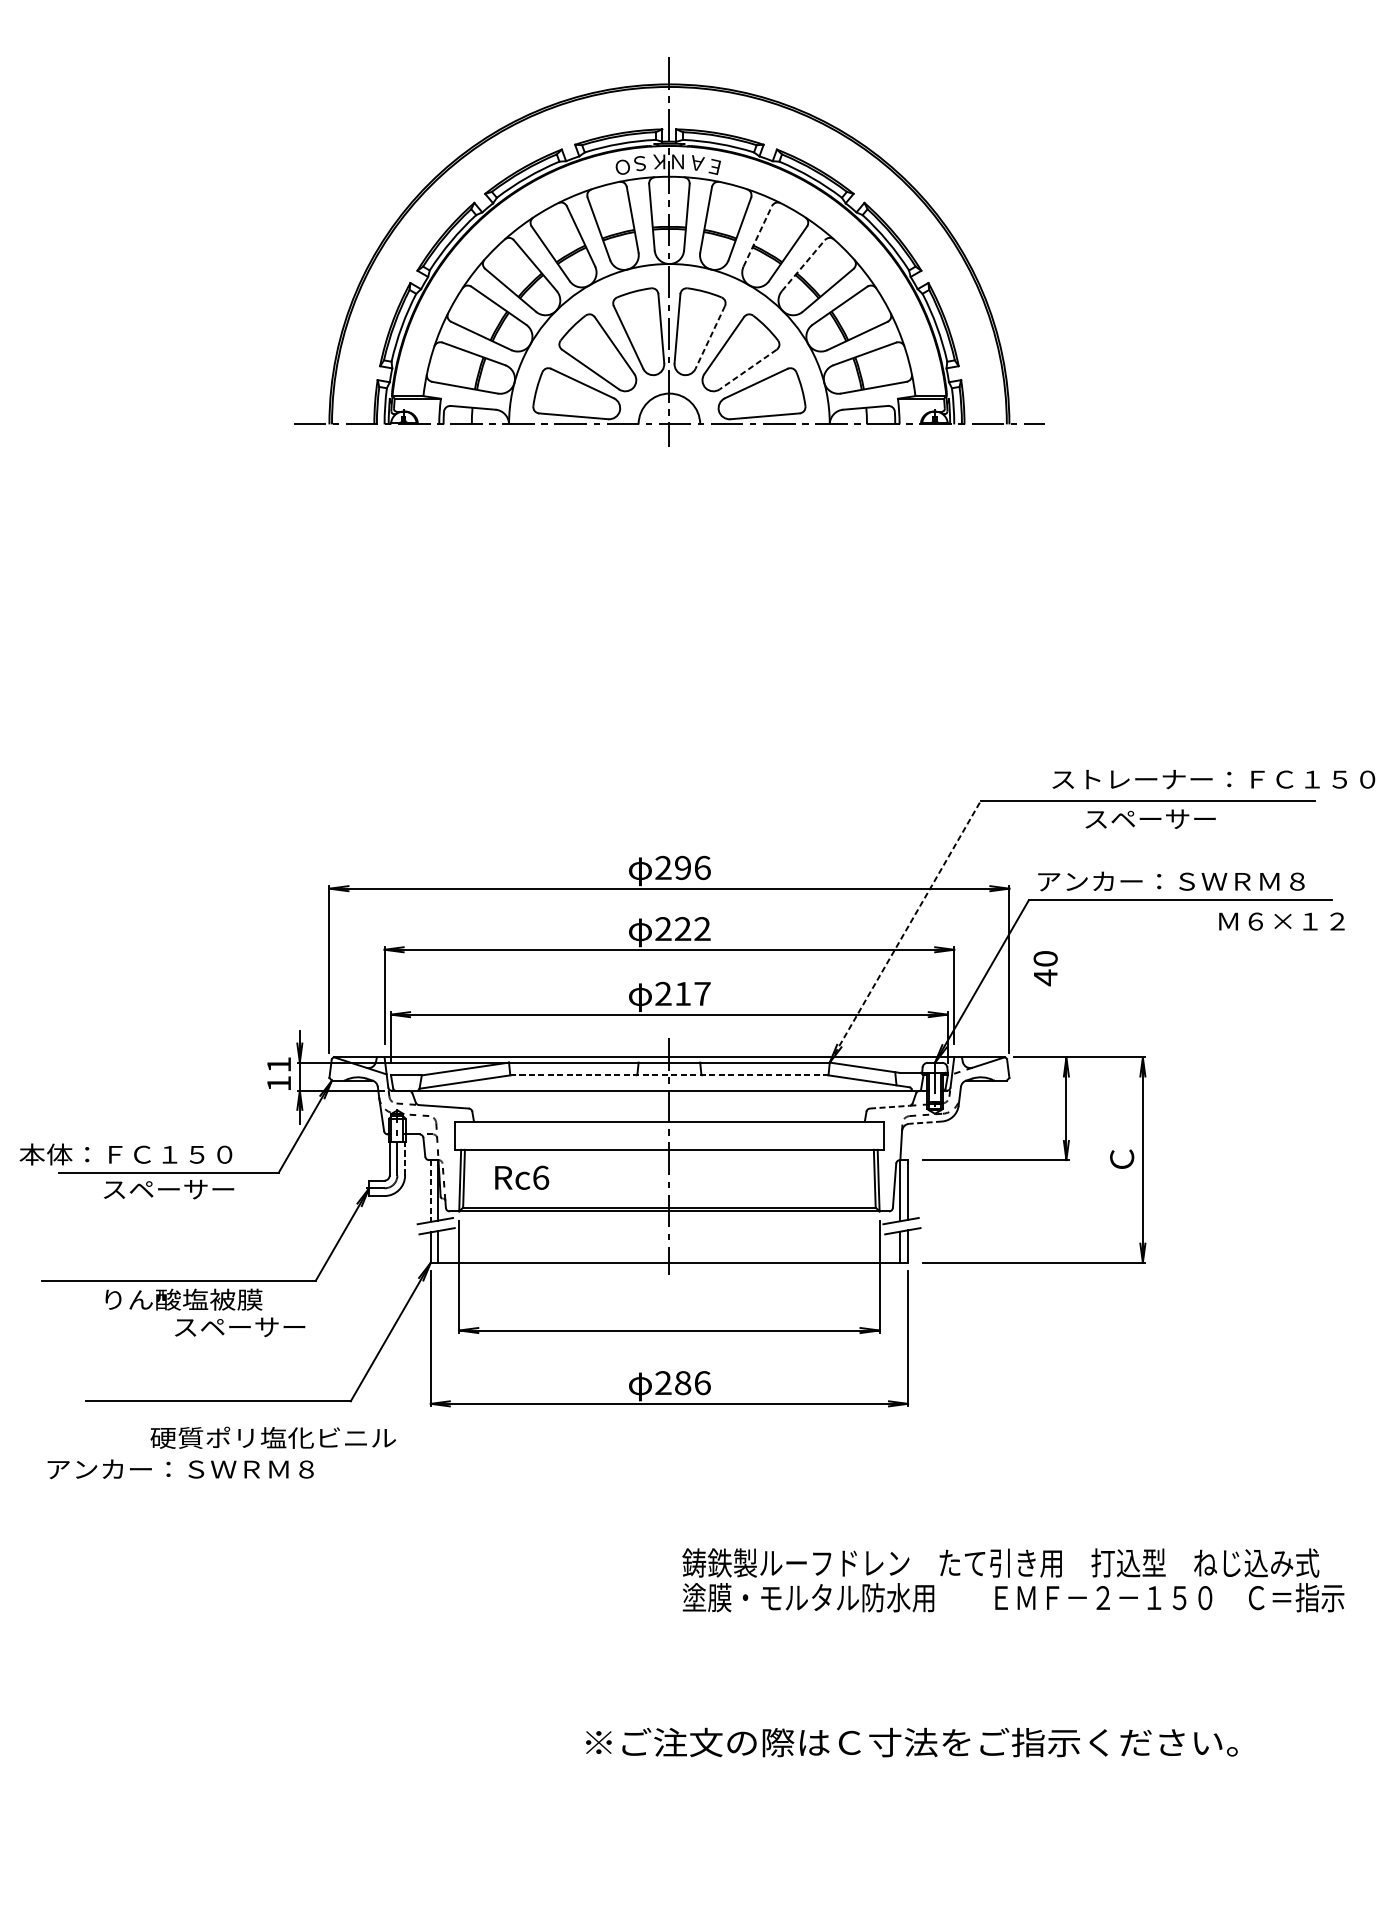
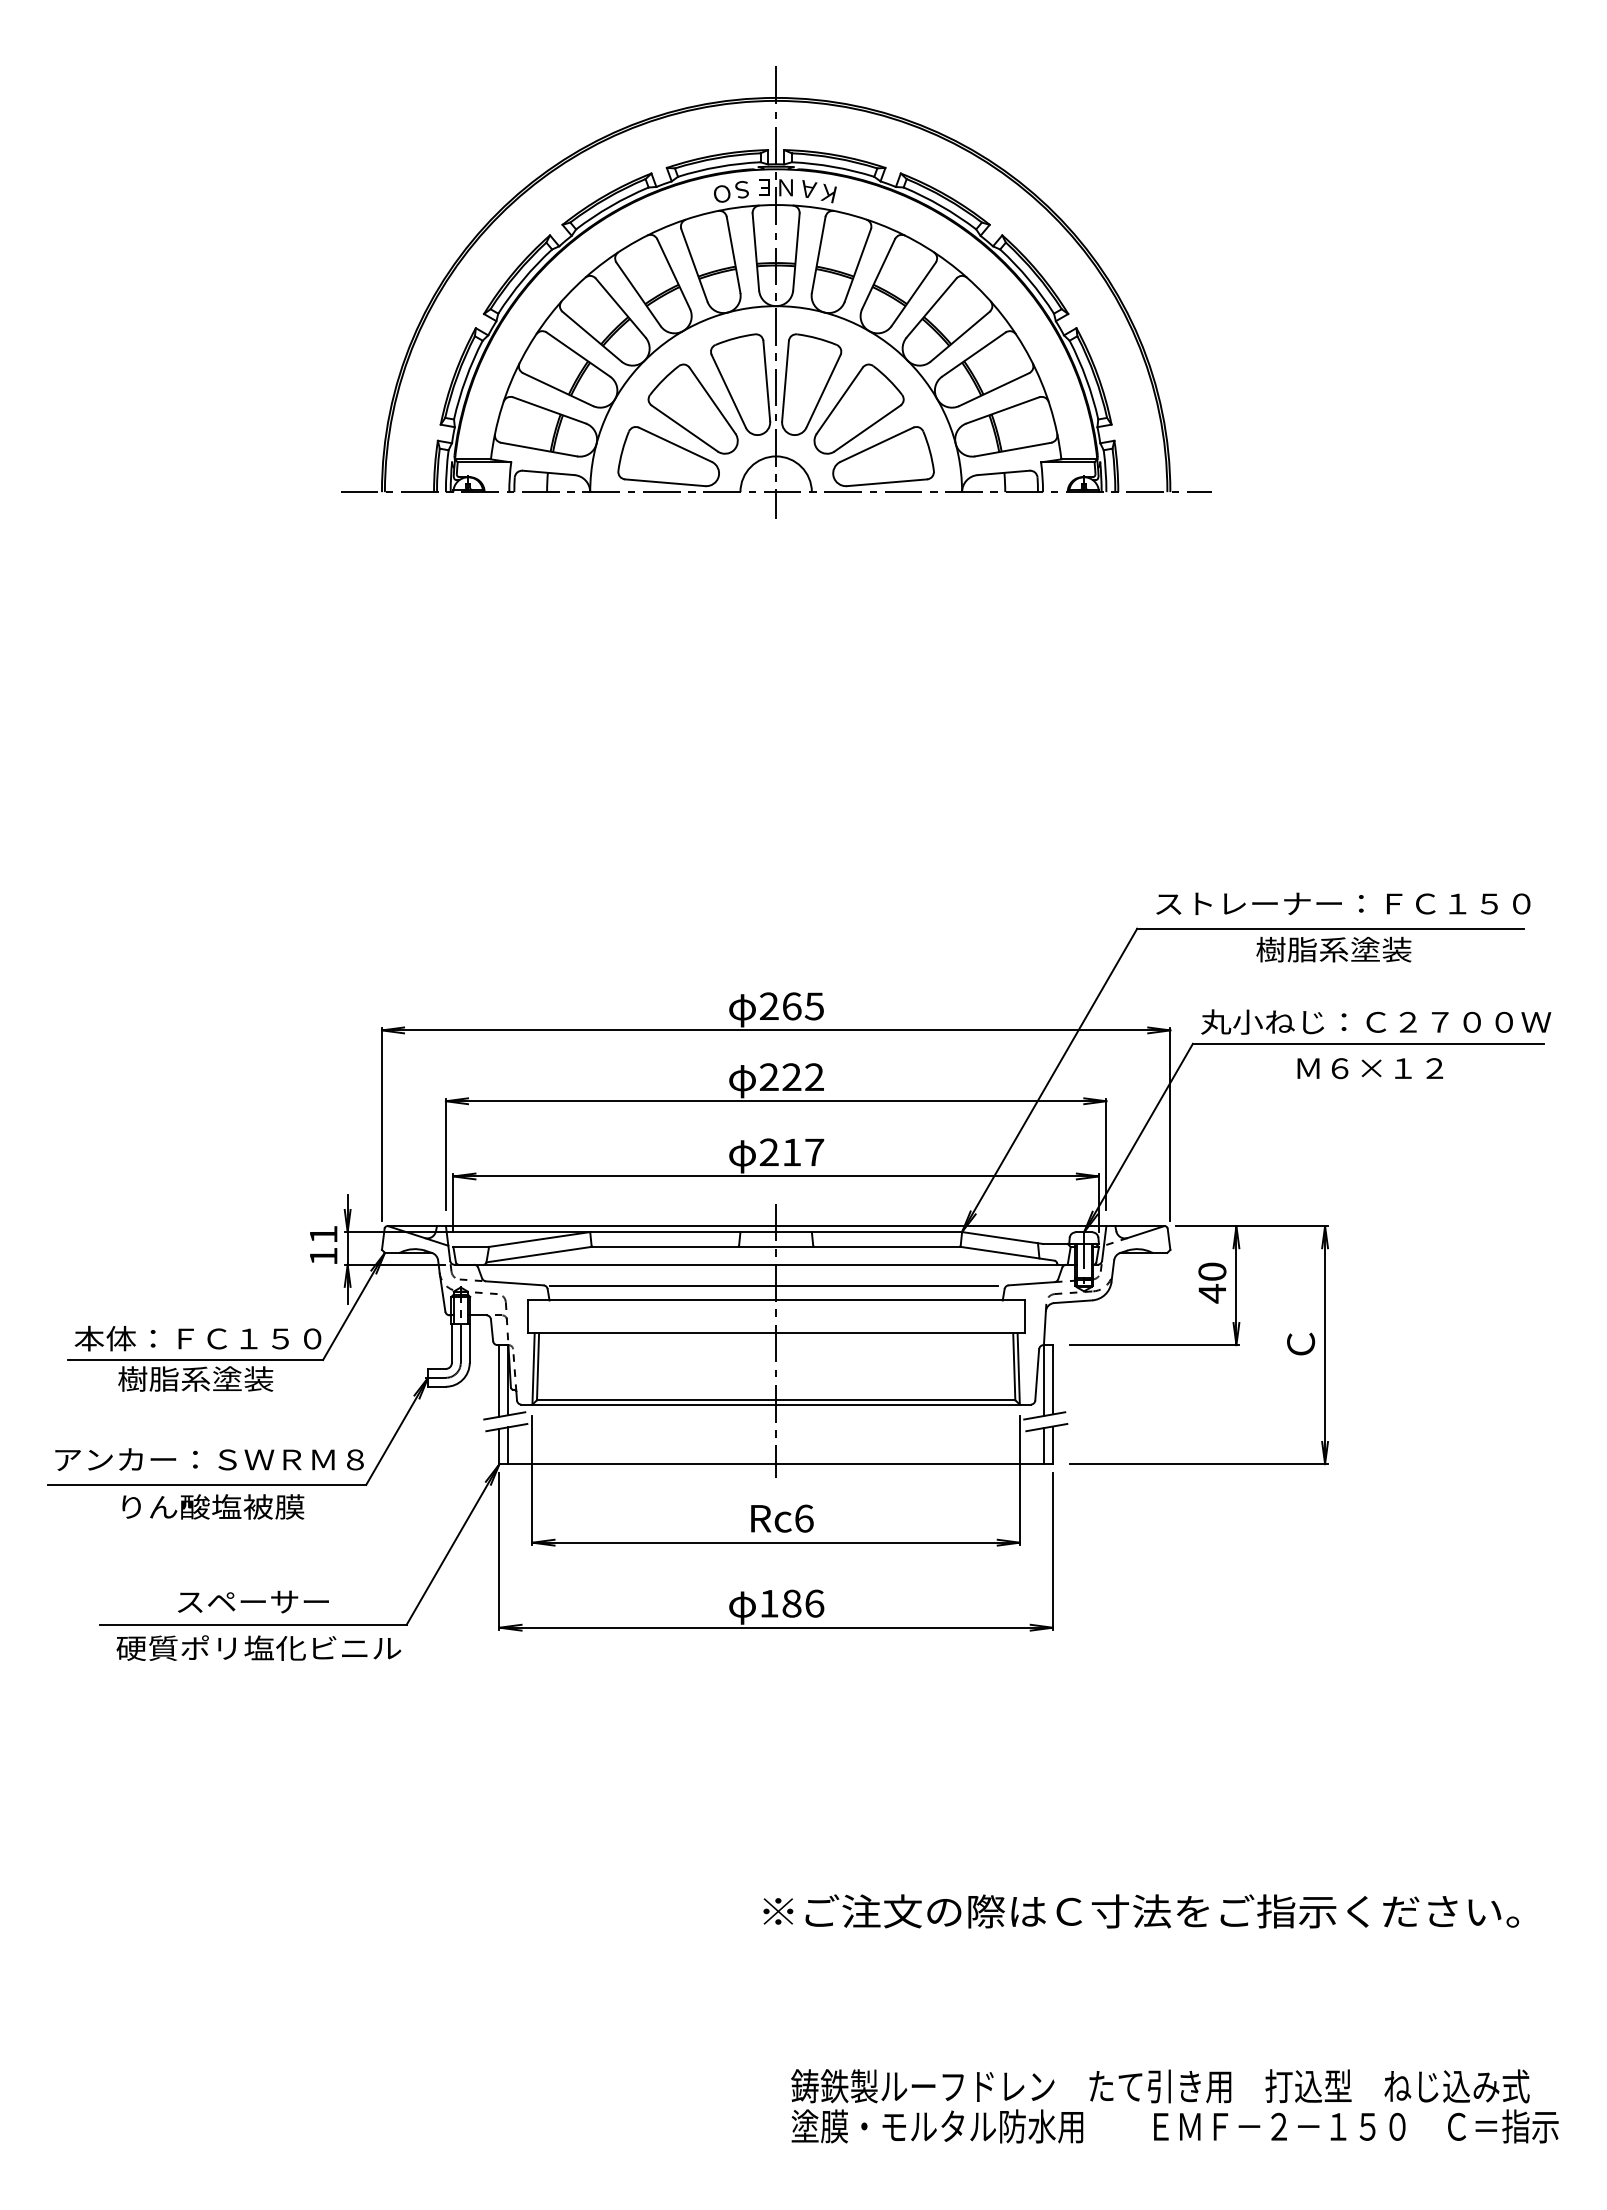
text: (659, 161) -> (764, 187), Ｋ -> Ｅ
text: (714, 166) -> (828, 193), Ｅ -> Ｋ
line: (757, 236) -> (878, 274), dashed -> solid
line: (803, 266) -> (931, 308), dashed -> solid
line: (710, 337) -> (823, 391), dashed -> solid
line: (748, 369) -> (867, 428), dashed -> solid
text: (1213, 779) -> (1343, 903), moved
text: (1150, 818) -> (1333, 949), スペーサー -> 樹脂系塗装
text: (693, 868) -> (803, 1006), 296 -> 265
text: (1187, 880) -> (1376, 1021), アンカー：ＳＷＲＭ８ -> 丸小ねじ：Ｃ２７００Ｗ
text: (1281, 921) -> (1369, 1068), moved
line: (905, 931) -> (1049, 1079), dashed -> solid
text: (1045, 968) -> (1212, 1282), moved
line: (669, 1075) -> (776, 1246), dashed -> solid
line: (889, 1106) -> (1031, 1283), dashed -> solid
line: (667, 1108) -> (774, 1285), added
line: (925, 1122) -> (1072, 1301), dashed -> solid
text: (125, 1154) -> (197, 1338), moved
line: (404, 1158) -> (469, 1343), dashed -> solid
text: (522, 1177) -> (782, 1518), moved
text: (168, 1188) -> (195, 1378), スペーサー -> 樹脂系塗装
line: (430, 1190) -> (499, 1380), dashed -> solid
text: (240, 1326) -> (253, 1601), moved
text: (663, 1382) -> (769, 1603), 286 -> 186
text: (272, 1437) -> (258, 1647), moved
text: (180, 1469) -> (209, 1459), moved
text: (1012, 1580) -> (1174, 2106), moved
text: (912, 1742) -> (1141, 1911), moved

